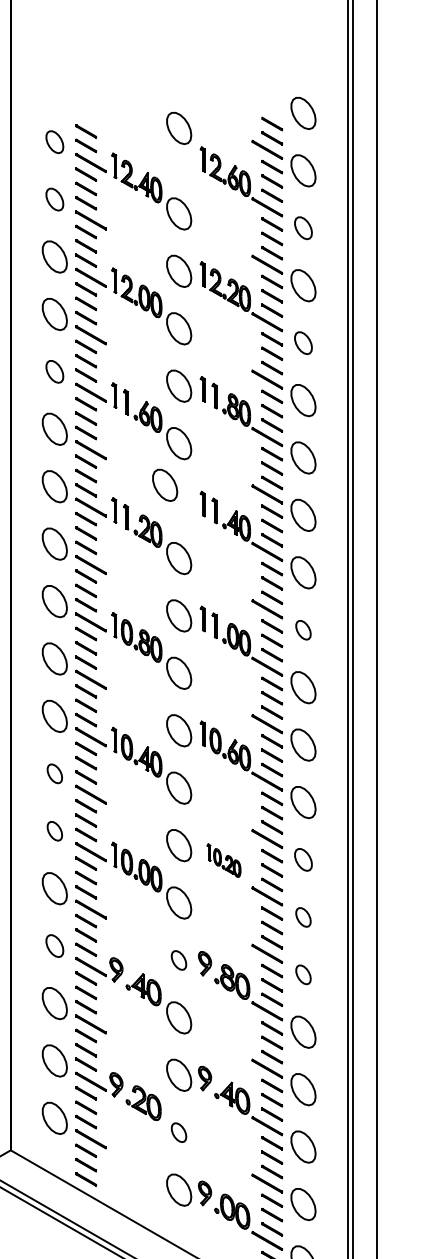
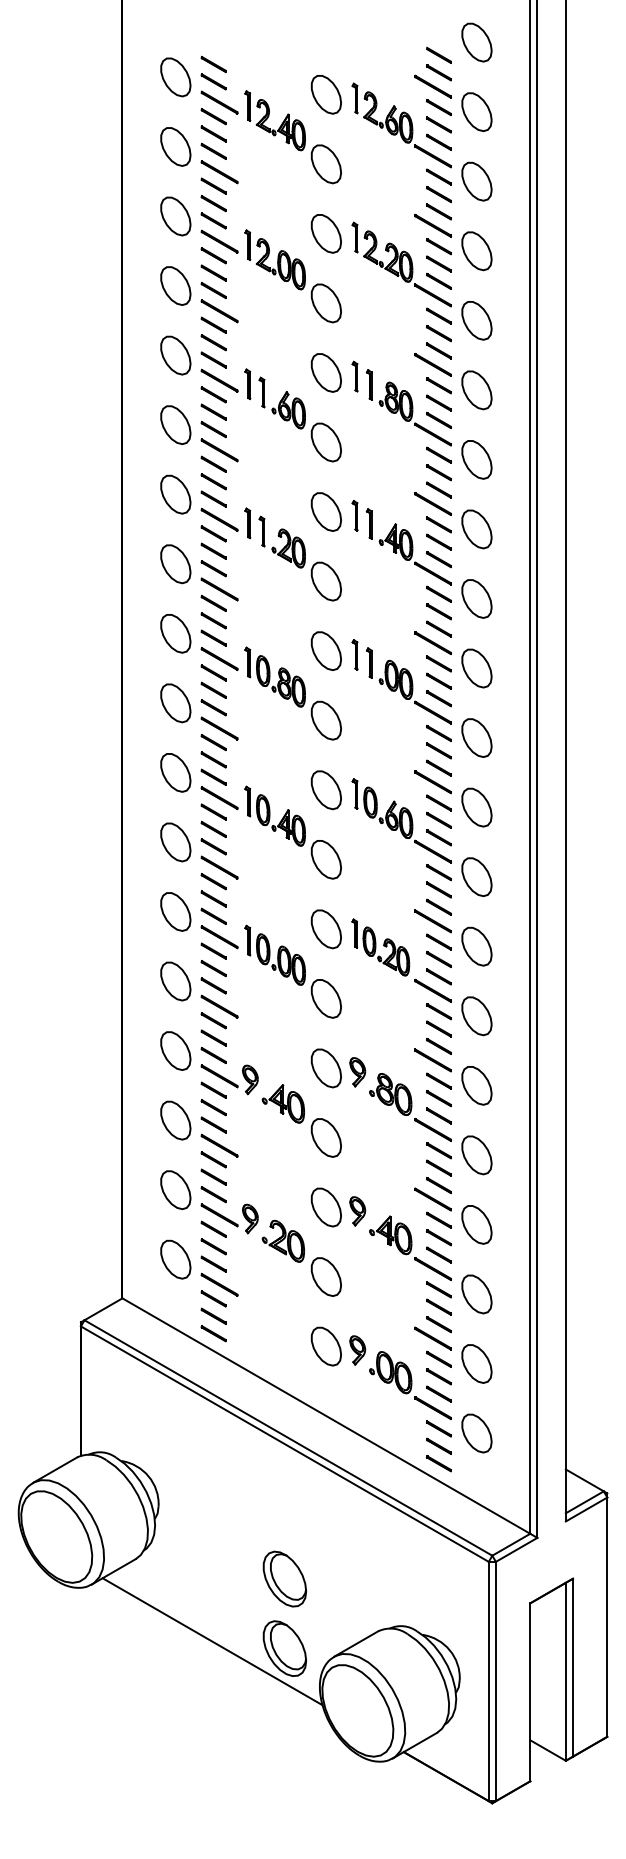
part: (178, 128) -> (325, 94), moved
part: (54, 142) -> (175, 77), size x1.43
part: (54, 199) -> (175, 146), size x1.43
part: (303, 228) -> (476, 181), size x1.43
part: (303, 342) -> (476, 320), size x1.43
part: (54, 371) -> (175, 355), size x1.43
part: (164, 484) -> (325, 511), moved
part: (303, 630) -> (476, 668), size x1.67
part: (54, 773) -> (175, 842), size x1.67
part: (54, 830) -> (175, 911), size x1.67
part: (303, 859) -> (476, 946), size x1.43
part: (223, 860) -> (380, 947), size x1.43
part: (303, 917) -> (476, 1016), size x1.67
part: (54, 945) -> (175, 1050), size x1.43
part: (178, 960) -> (325, 1068), size x1.67
part: (303, 974) -> (476, 1085), size x1.67
part: (178, 1132) -> (325, 1276), size x1.67

